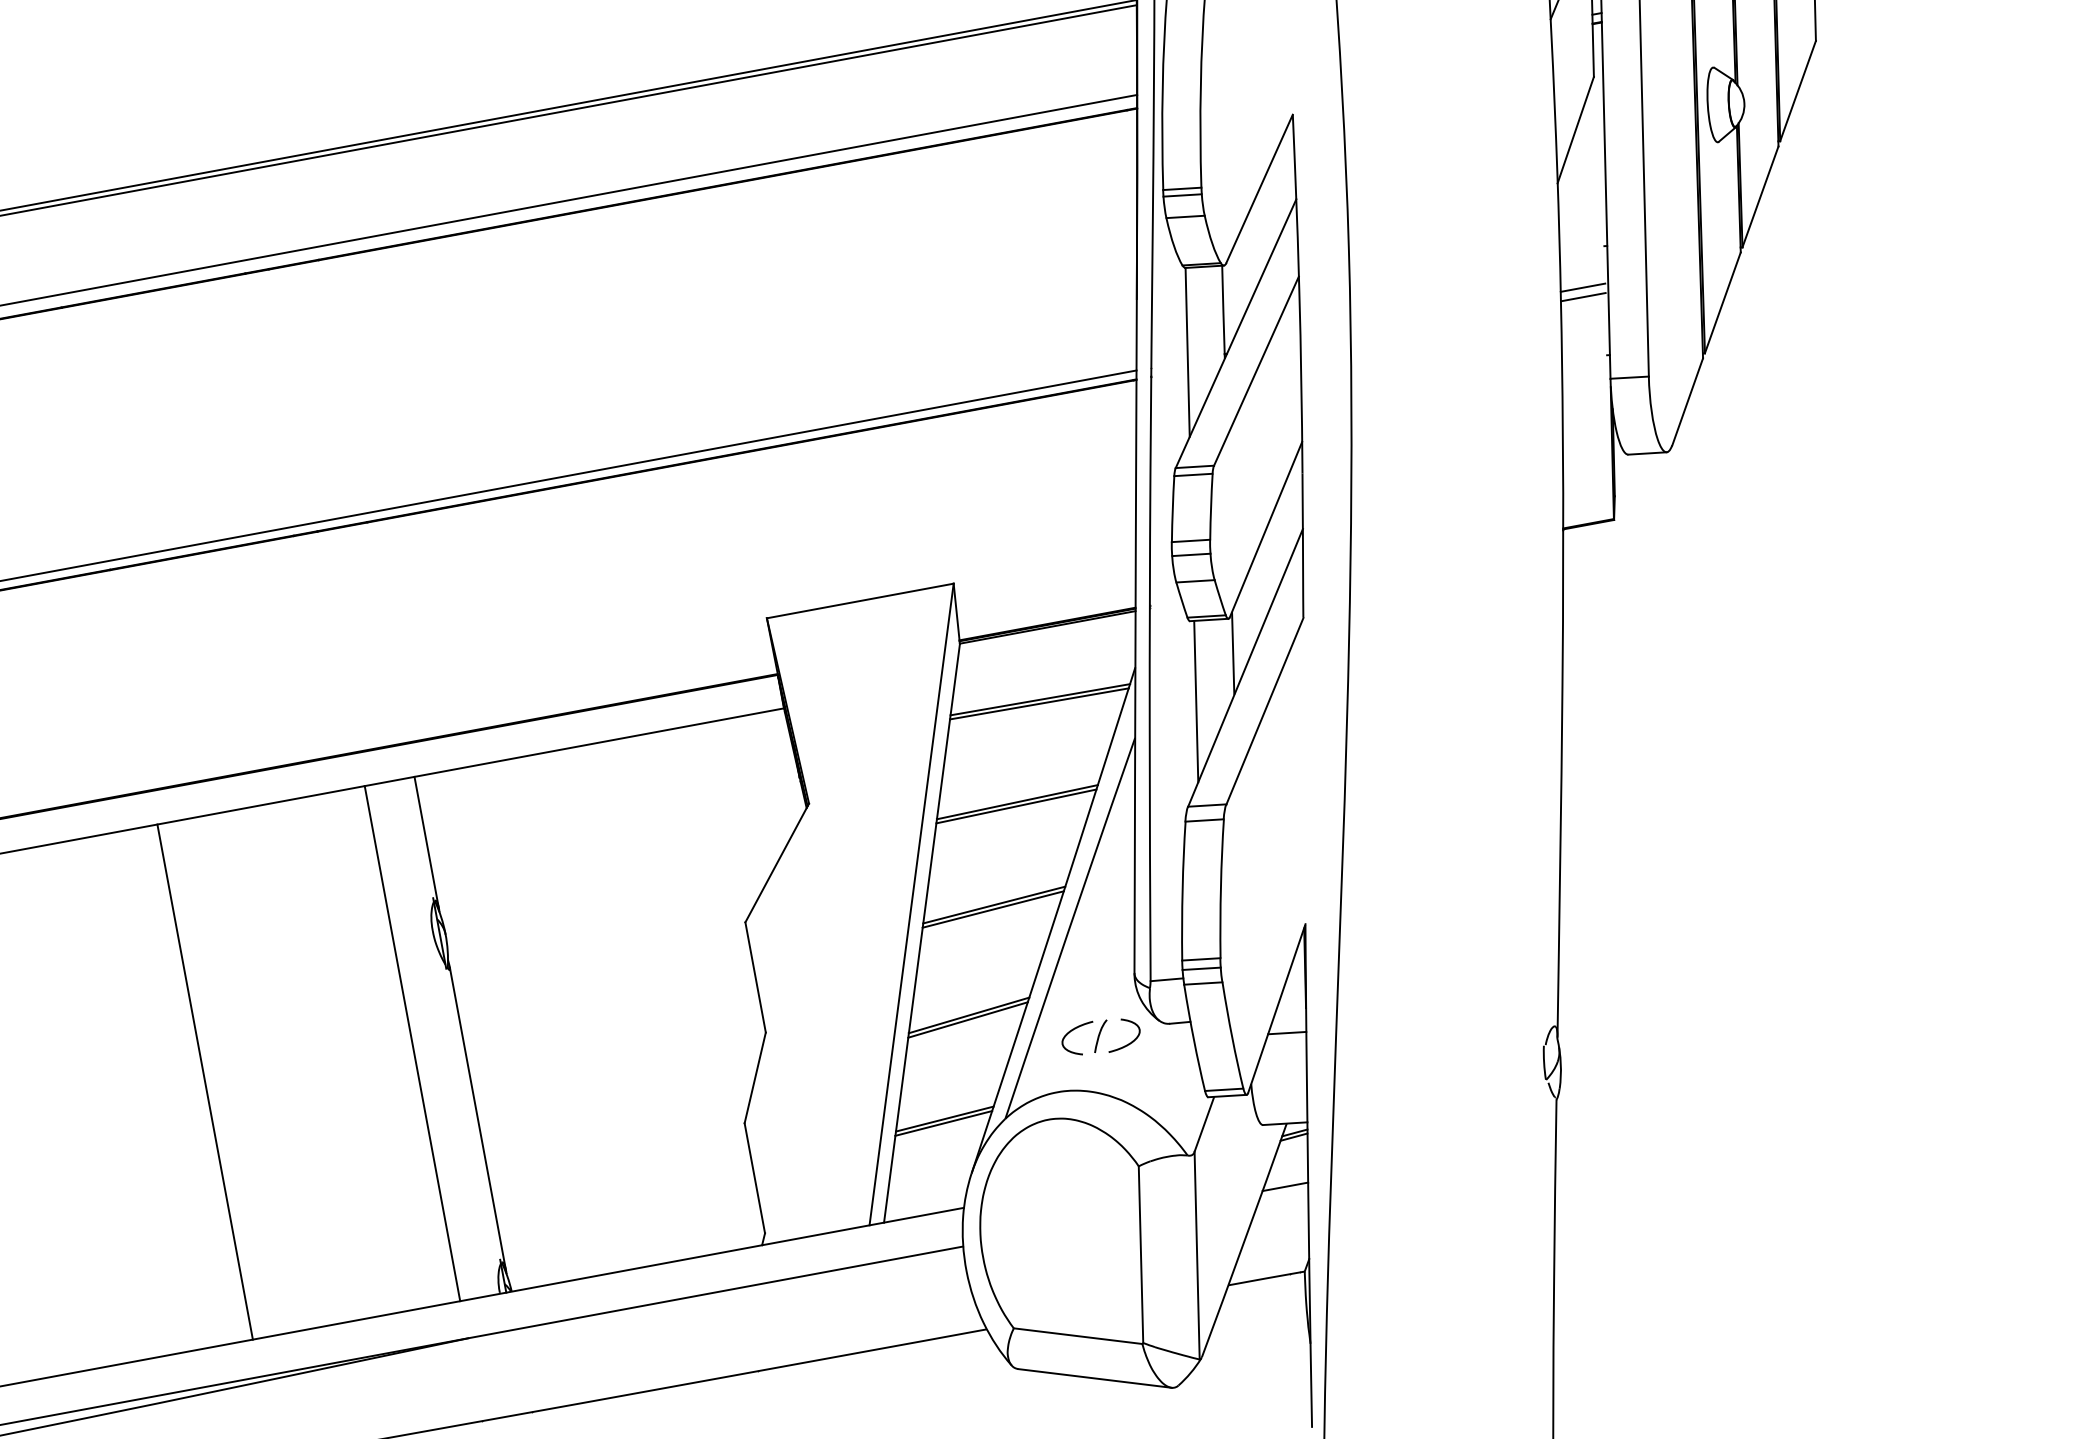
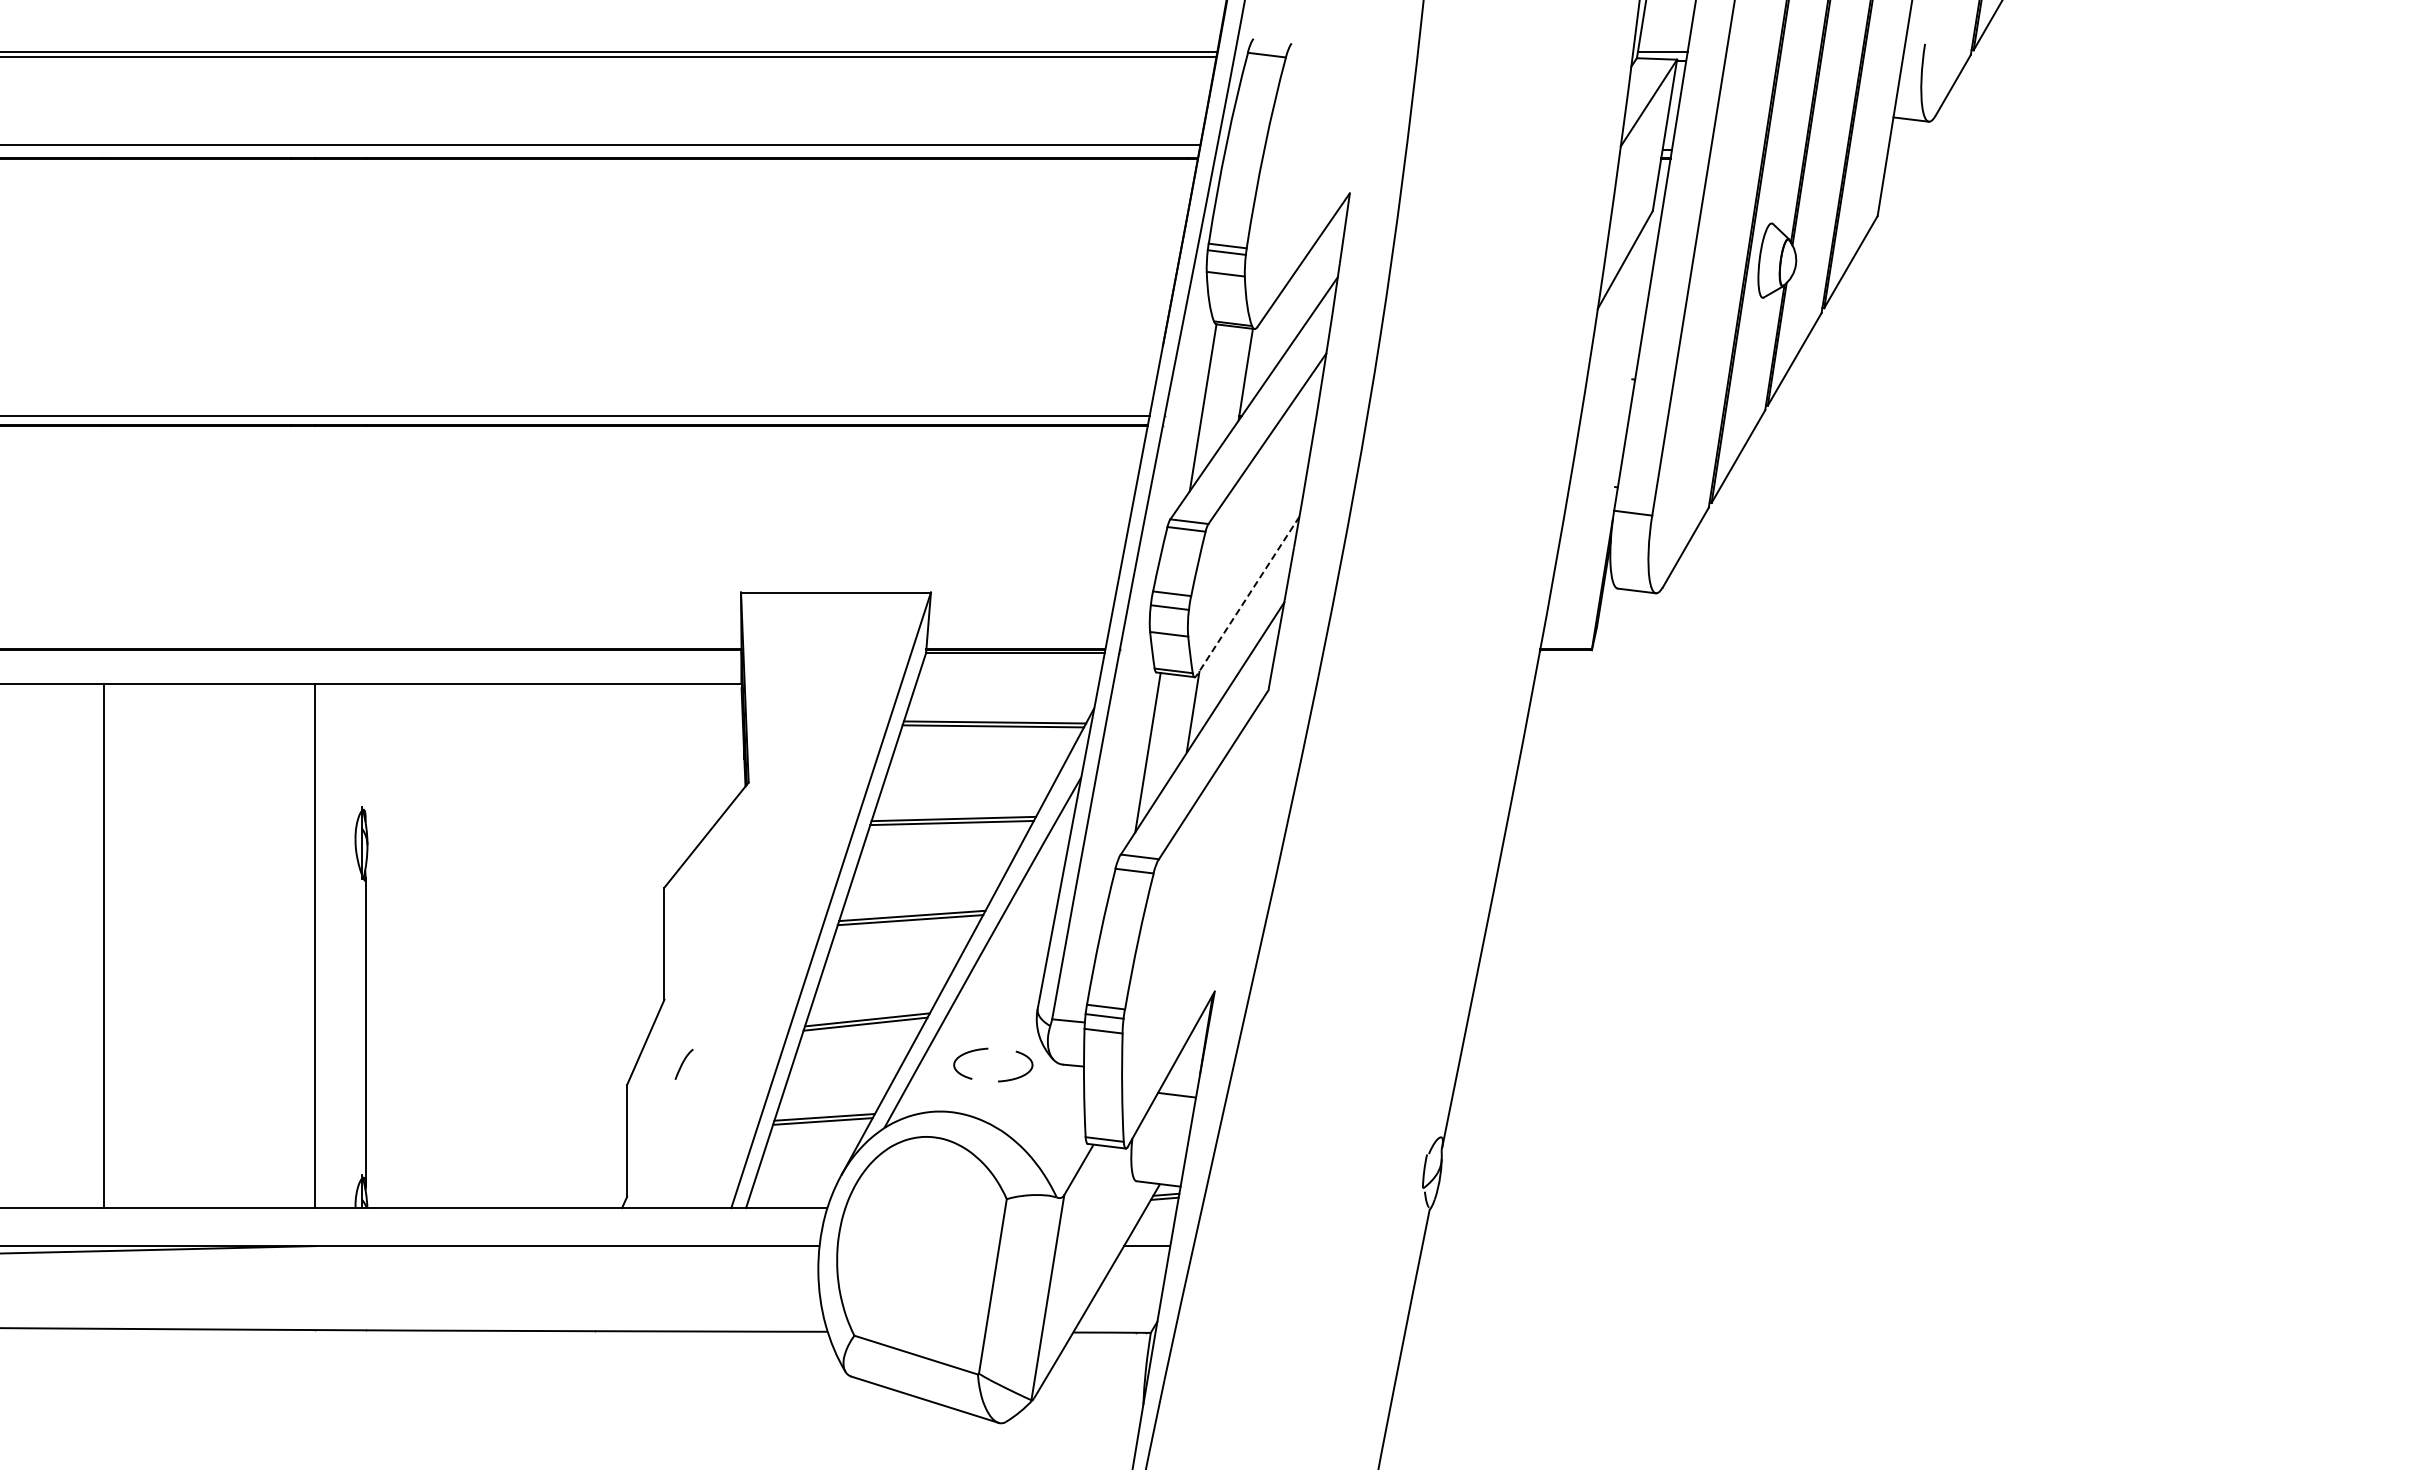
line: (1582, 288) -> (1603, 416), removed
line: (1582, 297) -> (1601, 425), removed
line: (1265, 529) -> (1247, 596), solid -> dashed
line: (426, 843) -> (365, 751), removed
part: (1100, 1036) -> (683, 1064), moved

